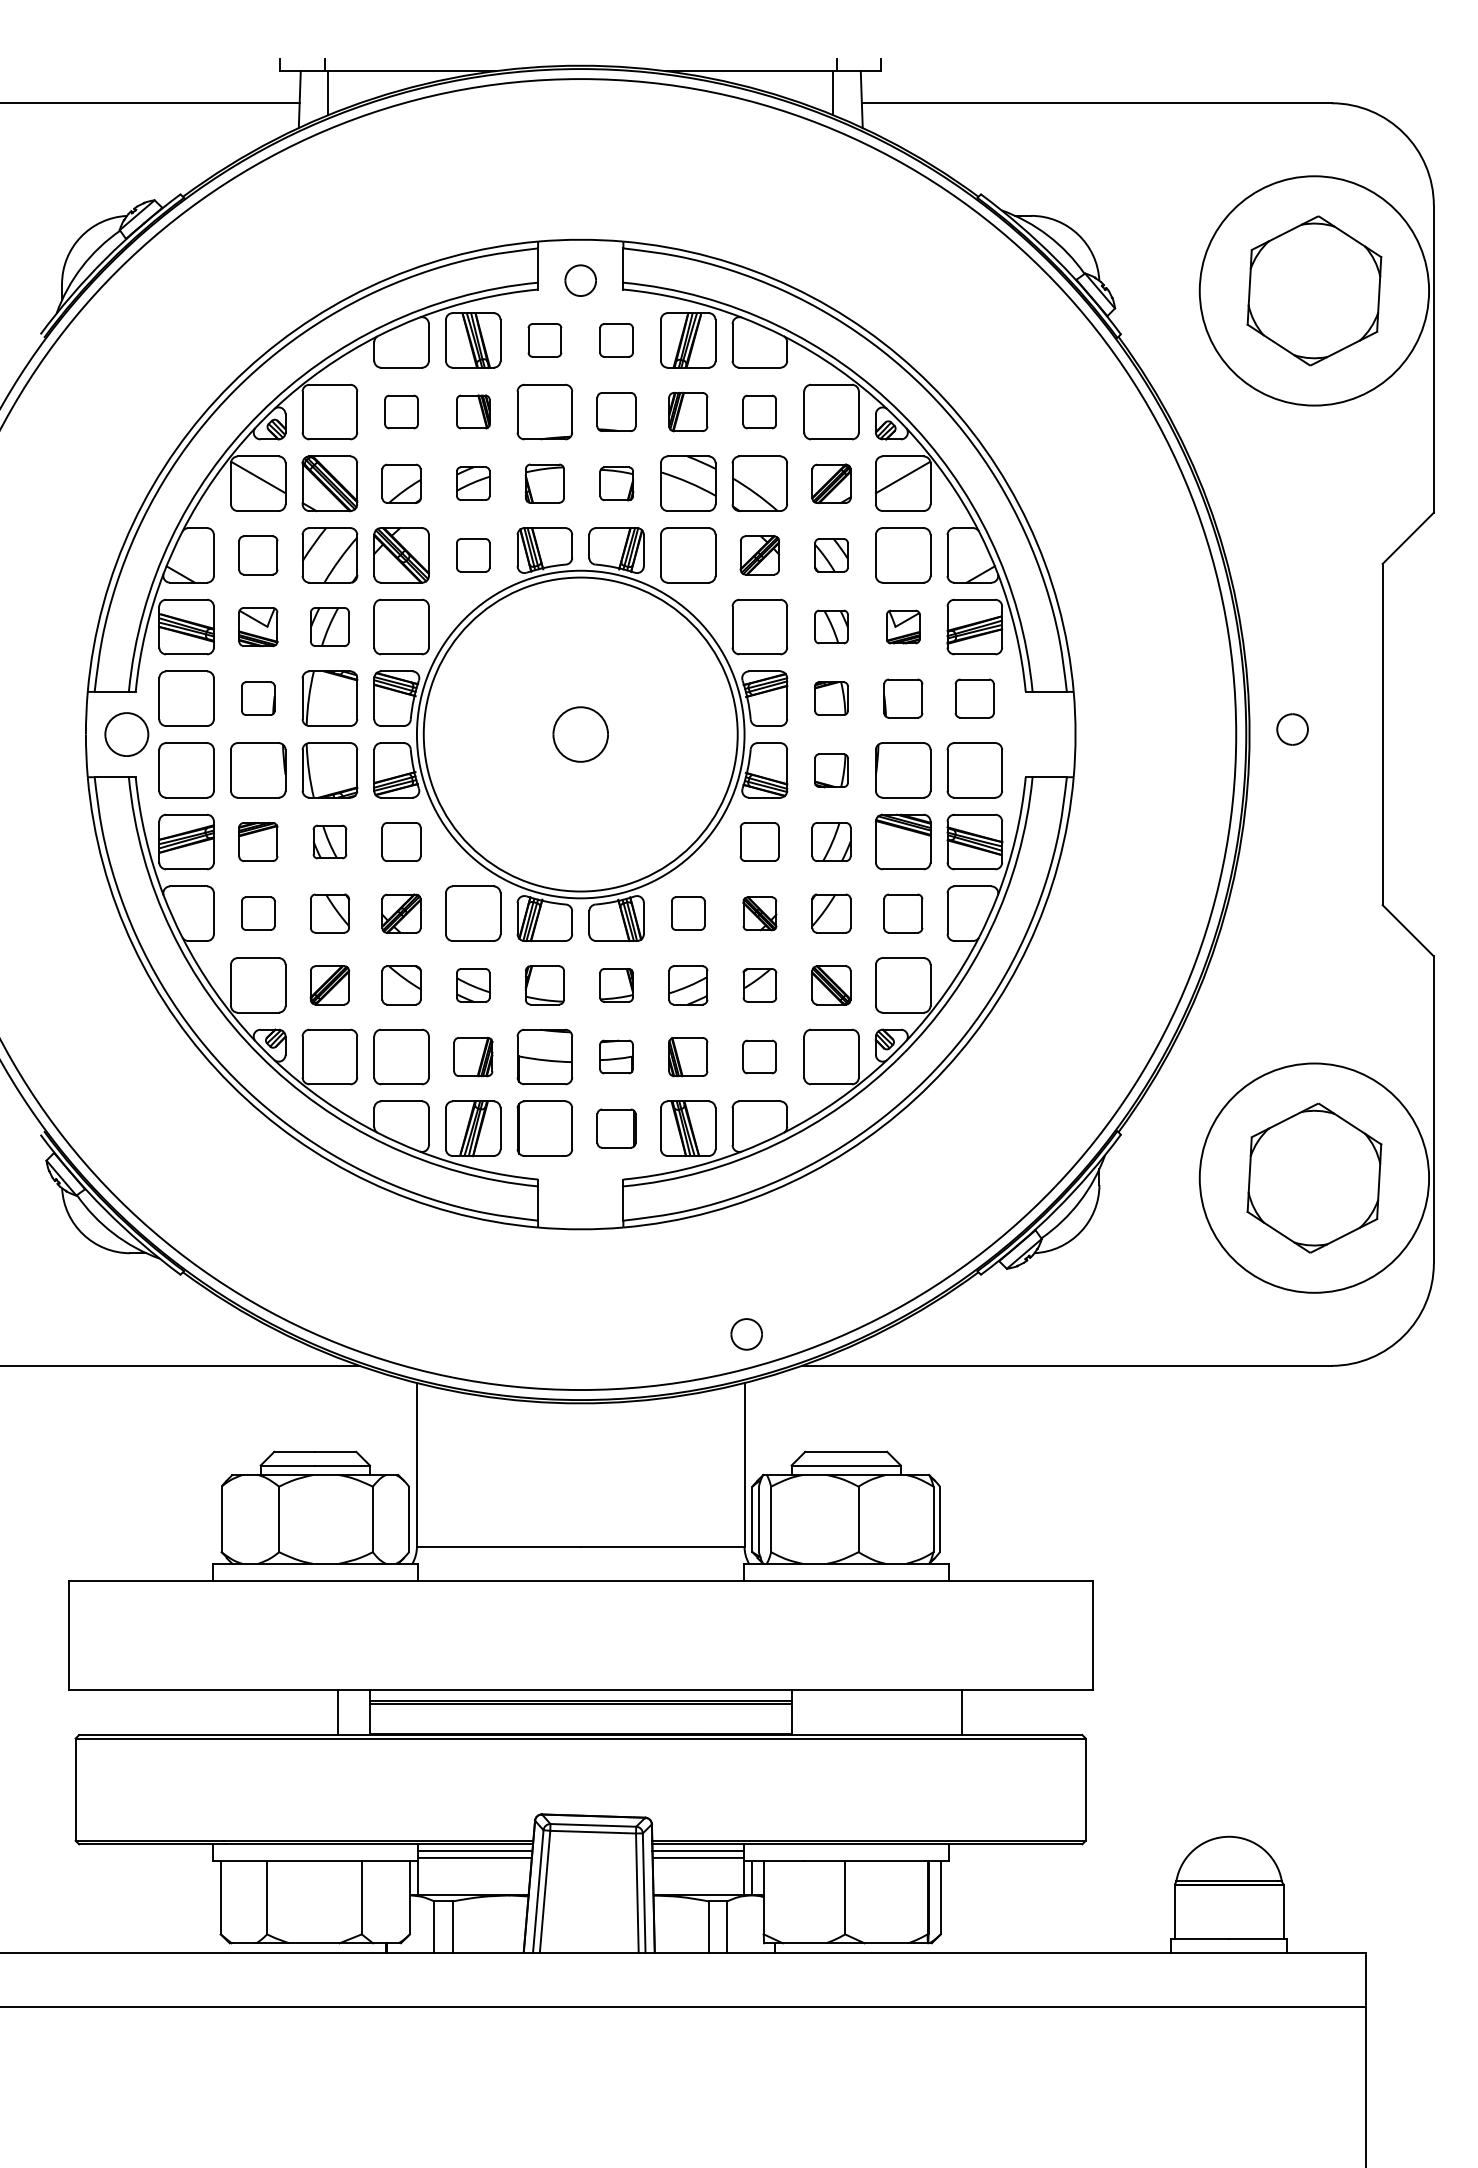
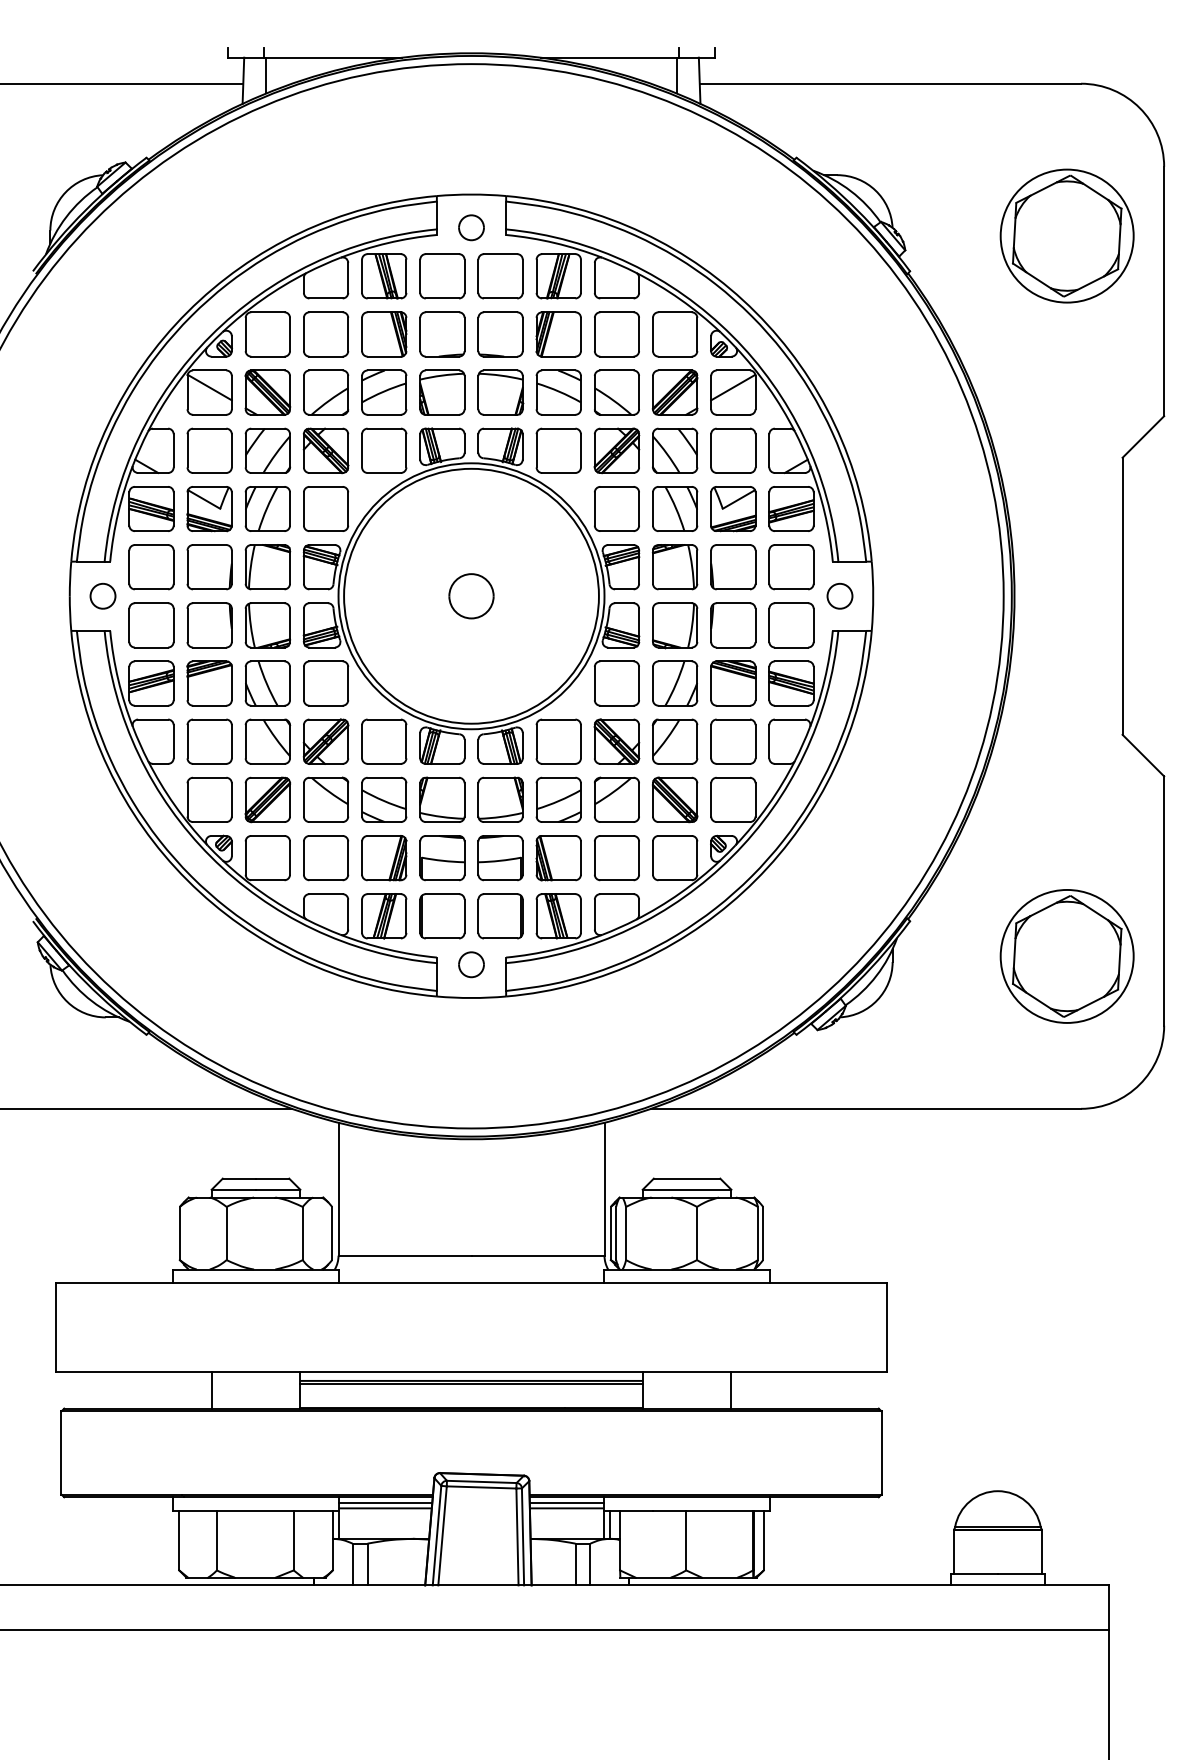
circle: (1314, 290) -> (1067, 235), size x0.71
part: (544, 340) -> (442, 276), size x1.67
part: (616, 340) -> (500, 276), size x1.67
part: (401, 411) -> (325, 333), size x1.67
part: (473, 411) -> (384, 333), size x1.67
part: (616, 411) -> (500, 333), size x1.43
part: (688, 411) -> (558, 333), size x1.43
part: (759, 411) -> (616, 333), size x1.67
part: (401, 483) -> (325, 392), size x1.43
part: (473, 483) -> (384, 392), size x1.67
part: (544, 483) -> (442, 392), size x1.43
part: (616, 483) -> (500, 392), size x1.67
part: (831, 483) -> (675, 392), size x1.43
part: (258, 555) -> (209, 450), size x1.43
part: (473, 555) -> (384, 450), size x1.67
part: (759, 555) -> (616, 450), size x1.43
part: (831, 555) -> (675, 450), size x1.67
part: (258, 626) -> (209, 508), size x1.43
part: (329, 626) -> (267, 508), size x1.43
part: (831, 626) -> (675, 508), size x1.67
part: (903, 626) -> (733, 508), size x1.67
part: (258, 698) -> (209, 567), size x1.67
part: (831, 698) -> (675, 567), size x1.67
part: (903, 698) -> (733, 567), size x1.43
part: (974, 698) -> (791, 567), size x1.43
part: (1292, 729) -> (839, 596), moved
part: (126, 734) -> (102, 596), size x0.71
part: (831, 770) -> (675, 625), size x1.67
part: (258, 841) -> (209, 683), size x1.43
part: (329, 841) -> (267, 683), size x1.67
part: (401, 841) -> (325, 683), size x1.43
part: (759, 841) -> (616, 683), size x1.43
part: (831, 841) -> (675, 683), size x1.43
part: (258, 913) -> (209, 741), size x1.67
part: (329, 913) -> (267, 741), size x1.43
part: (401, 913) -> (325, 741), size x1.43
part: (688, 913) -> (558, 741), size x1.67
part: (759, 913) -> (616, 741), size x1.67
part: (831, 913) -> (675, 741), size x1.43
part: (903, 913) -> (733, 741), size x1.43
part: (329, 985) -> (267, 800), size x1.43
part: (401, 985) -> (325, 800), size x1.43
part: (473, 985) -> (384, 800), size x1.67
part: (544, 985) -> (442, 800), size x1.43
part: (616, 985) -> (500, 800), size x1.67
part: (688, 985) -> (558, 800), size x1.43
part: (759, 985) -> (616, 800), size x1.67
part: (831, 985) -> (675, 800), size x1.43
part: (473, 1056) -> (384, 857), size x1.43
part: (616, 1056) -> (500, 857), size x1.67
part: (688, 1056) -> (558, 857), size x1.43
part: (759, 1056) -> (616, 857), size x1.67
part: (616, 1128) -> (500, 916), size x1.43
circle: (1314, 1178) -> (1067, 956), size x0.71
part: (746, 1334) -> (471, 964), moved
line: (337, 1712) -> (211, 1390), moved
line: (961, 1712) -> (731, 1390), moved

